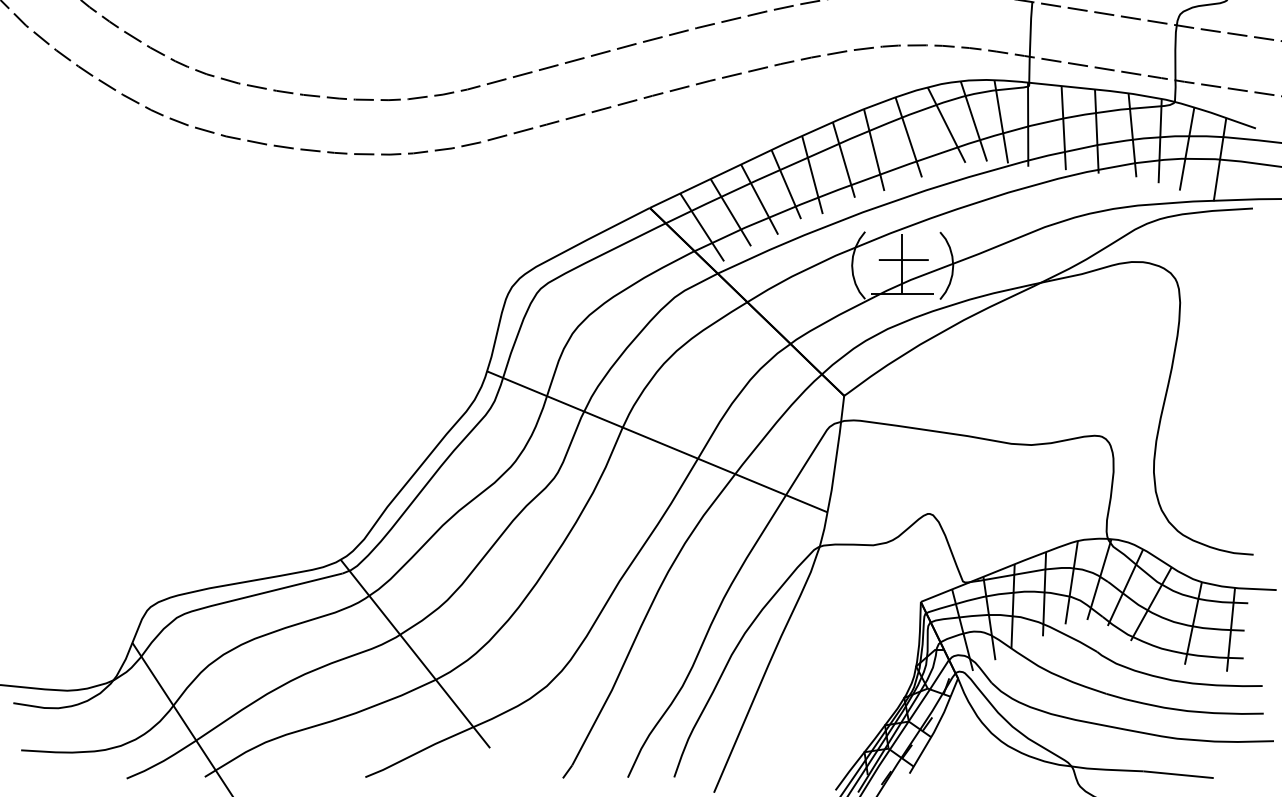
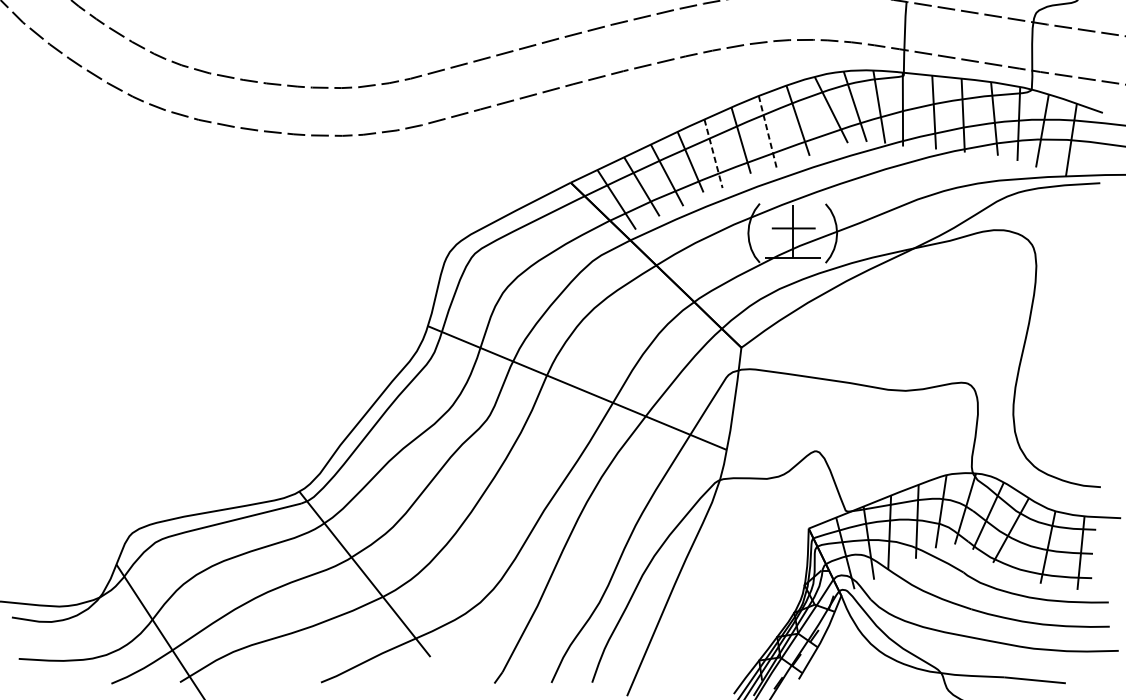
line: (874, 150) -> (768, 132), solid -> dashed
line: (812, 175) -> (713, 154), solid -> dashed

